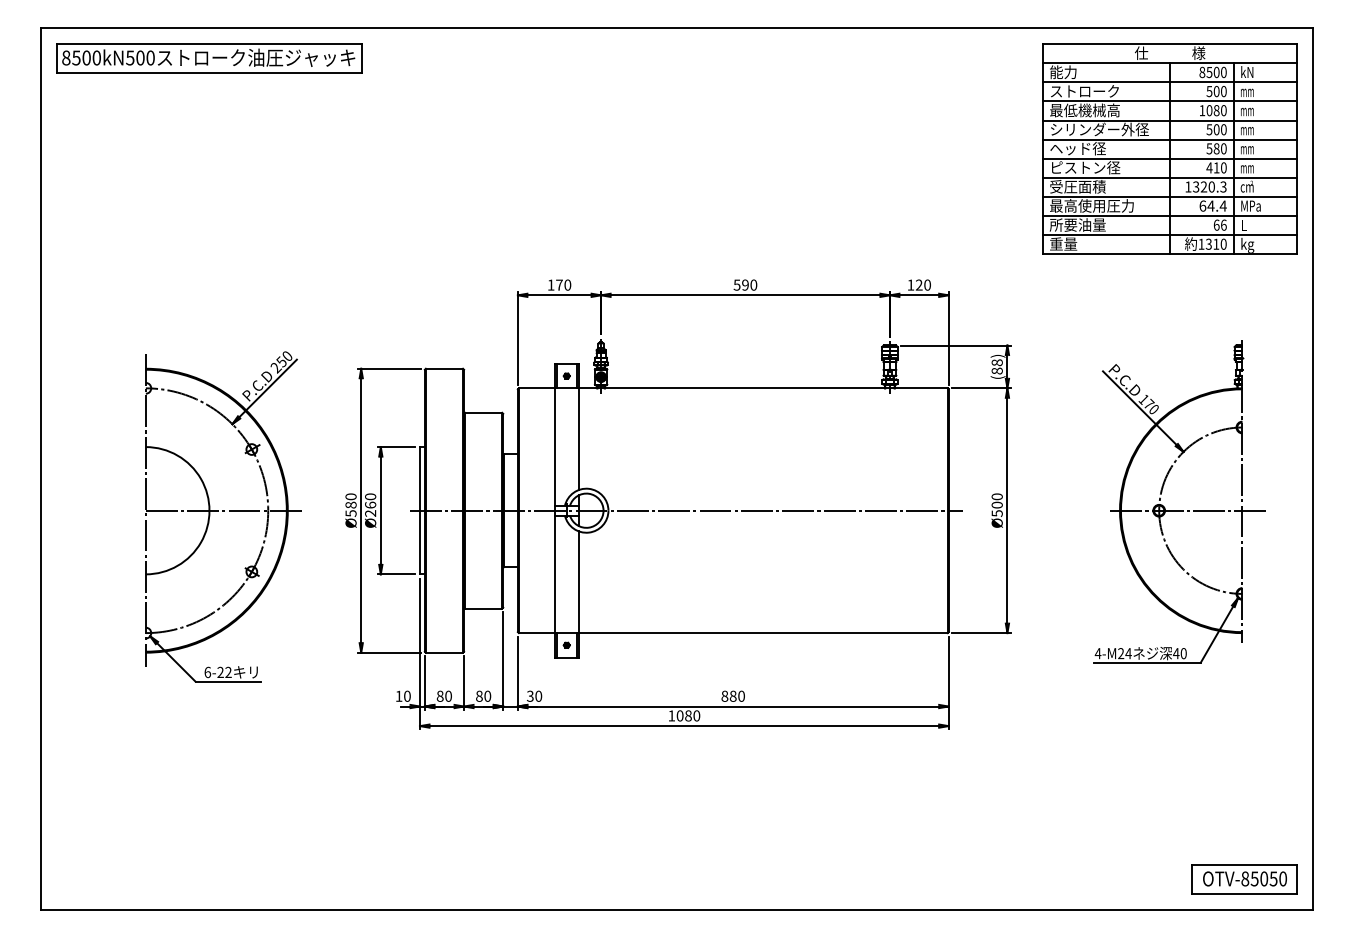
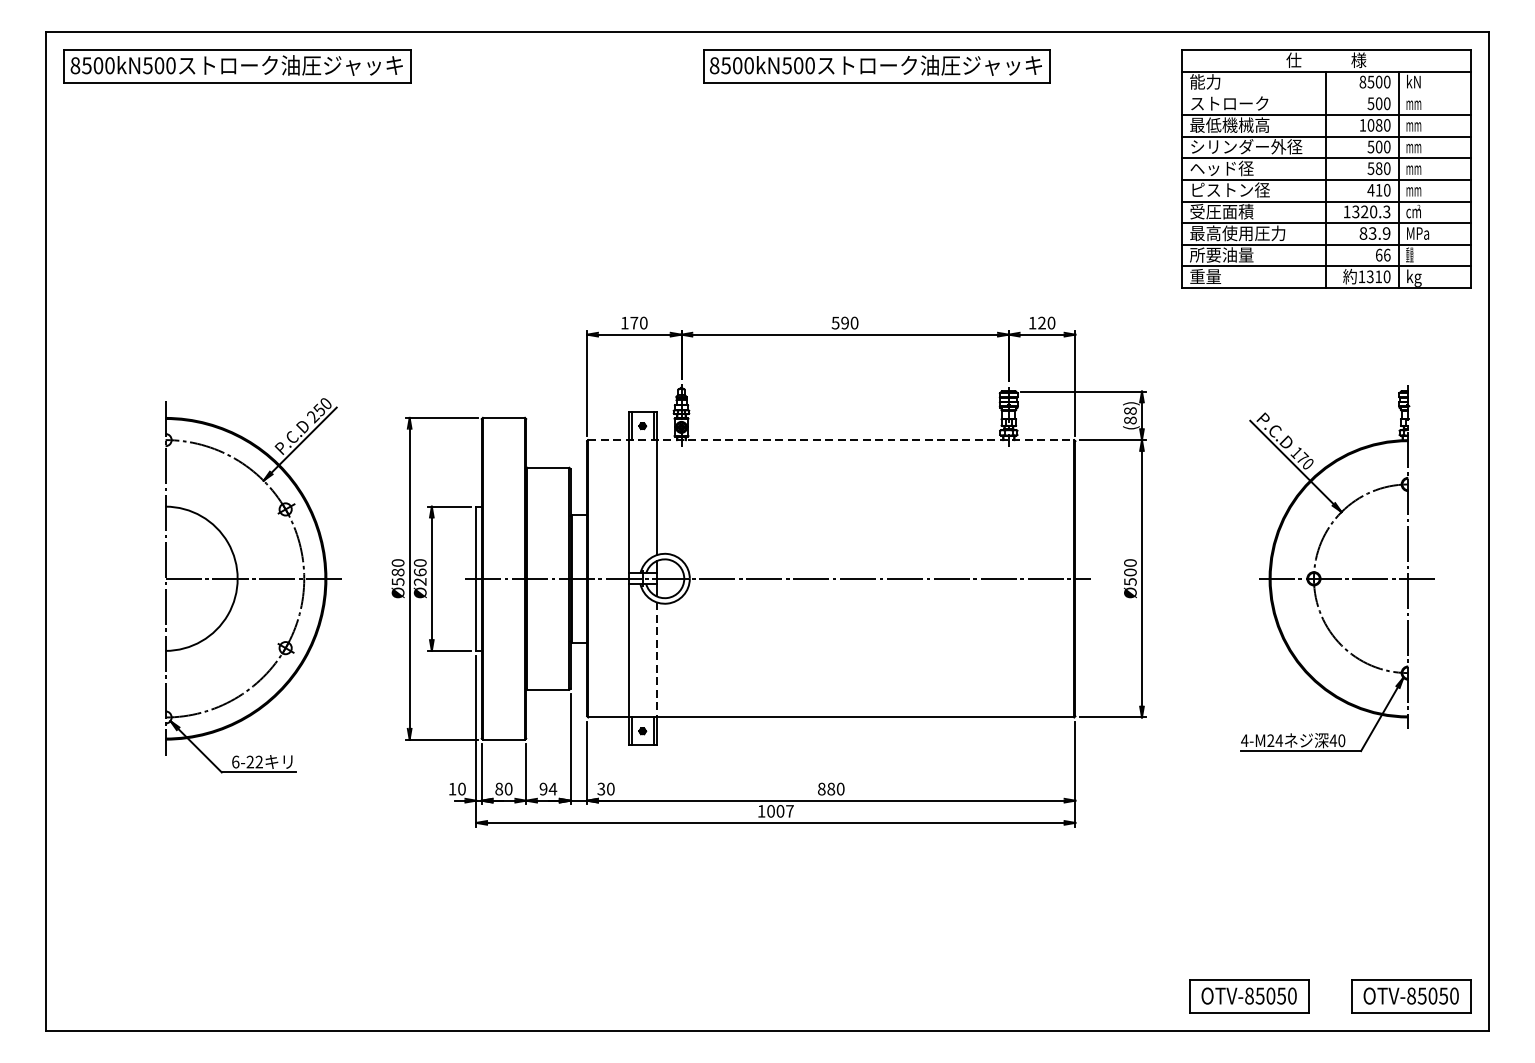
part: (773, 58) -> (876, 66), added
line: (1169, 82) -> (1325, 93), removed
text: (1212, 205) -> (1374, 232), 64.4 -> 83.9
text: (1243, 224) -> (1409, 254), L -> 重量
line: (733, 388) -> (831, 440), solid -> dashed
line: (579, 582) -> (657, 660), solid -> dashed
text: (483, 695) -> (548, 788), 80 -> 94
text: (692, 715) -> (785, 810), 1080 -> 1007
part: (1101, 879) -> (1248, 996), added

